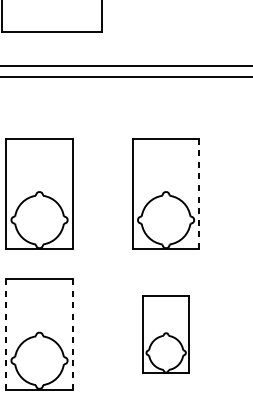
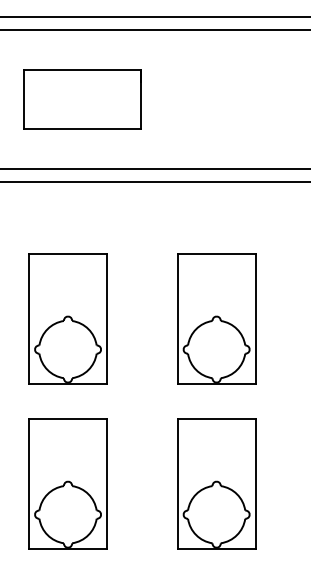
line: (199, 194) -> (255, 319), dashed -> solid
part: (165, 334) -> (216, 483), size x1.43
line: (6, 335) -> (29, 484), dashed -> solid
line: (73, 335) -> (107, 484), dashed -> solid

